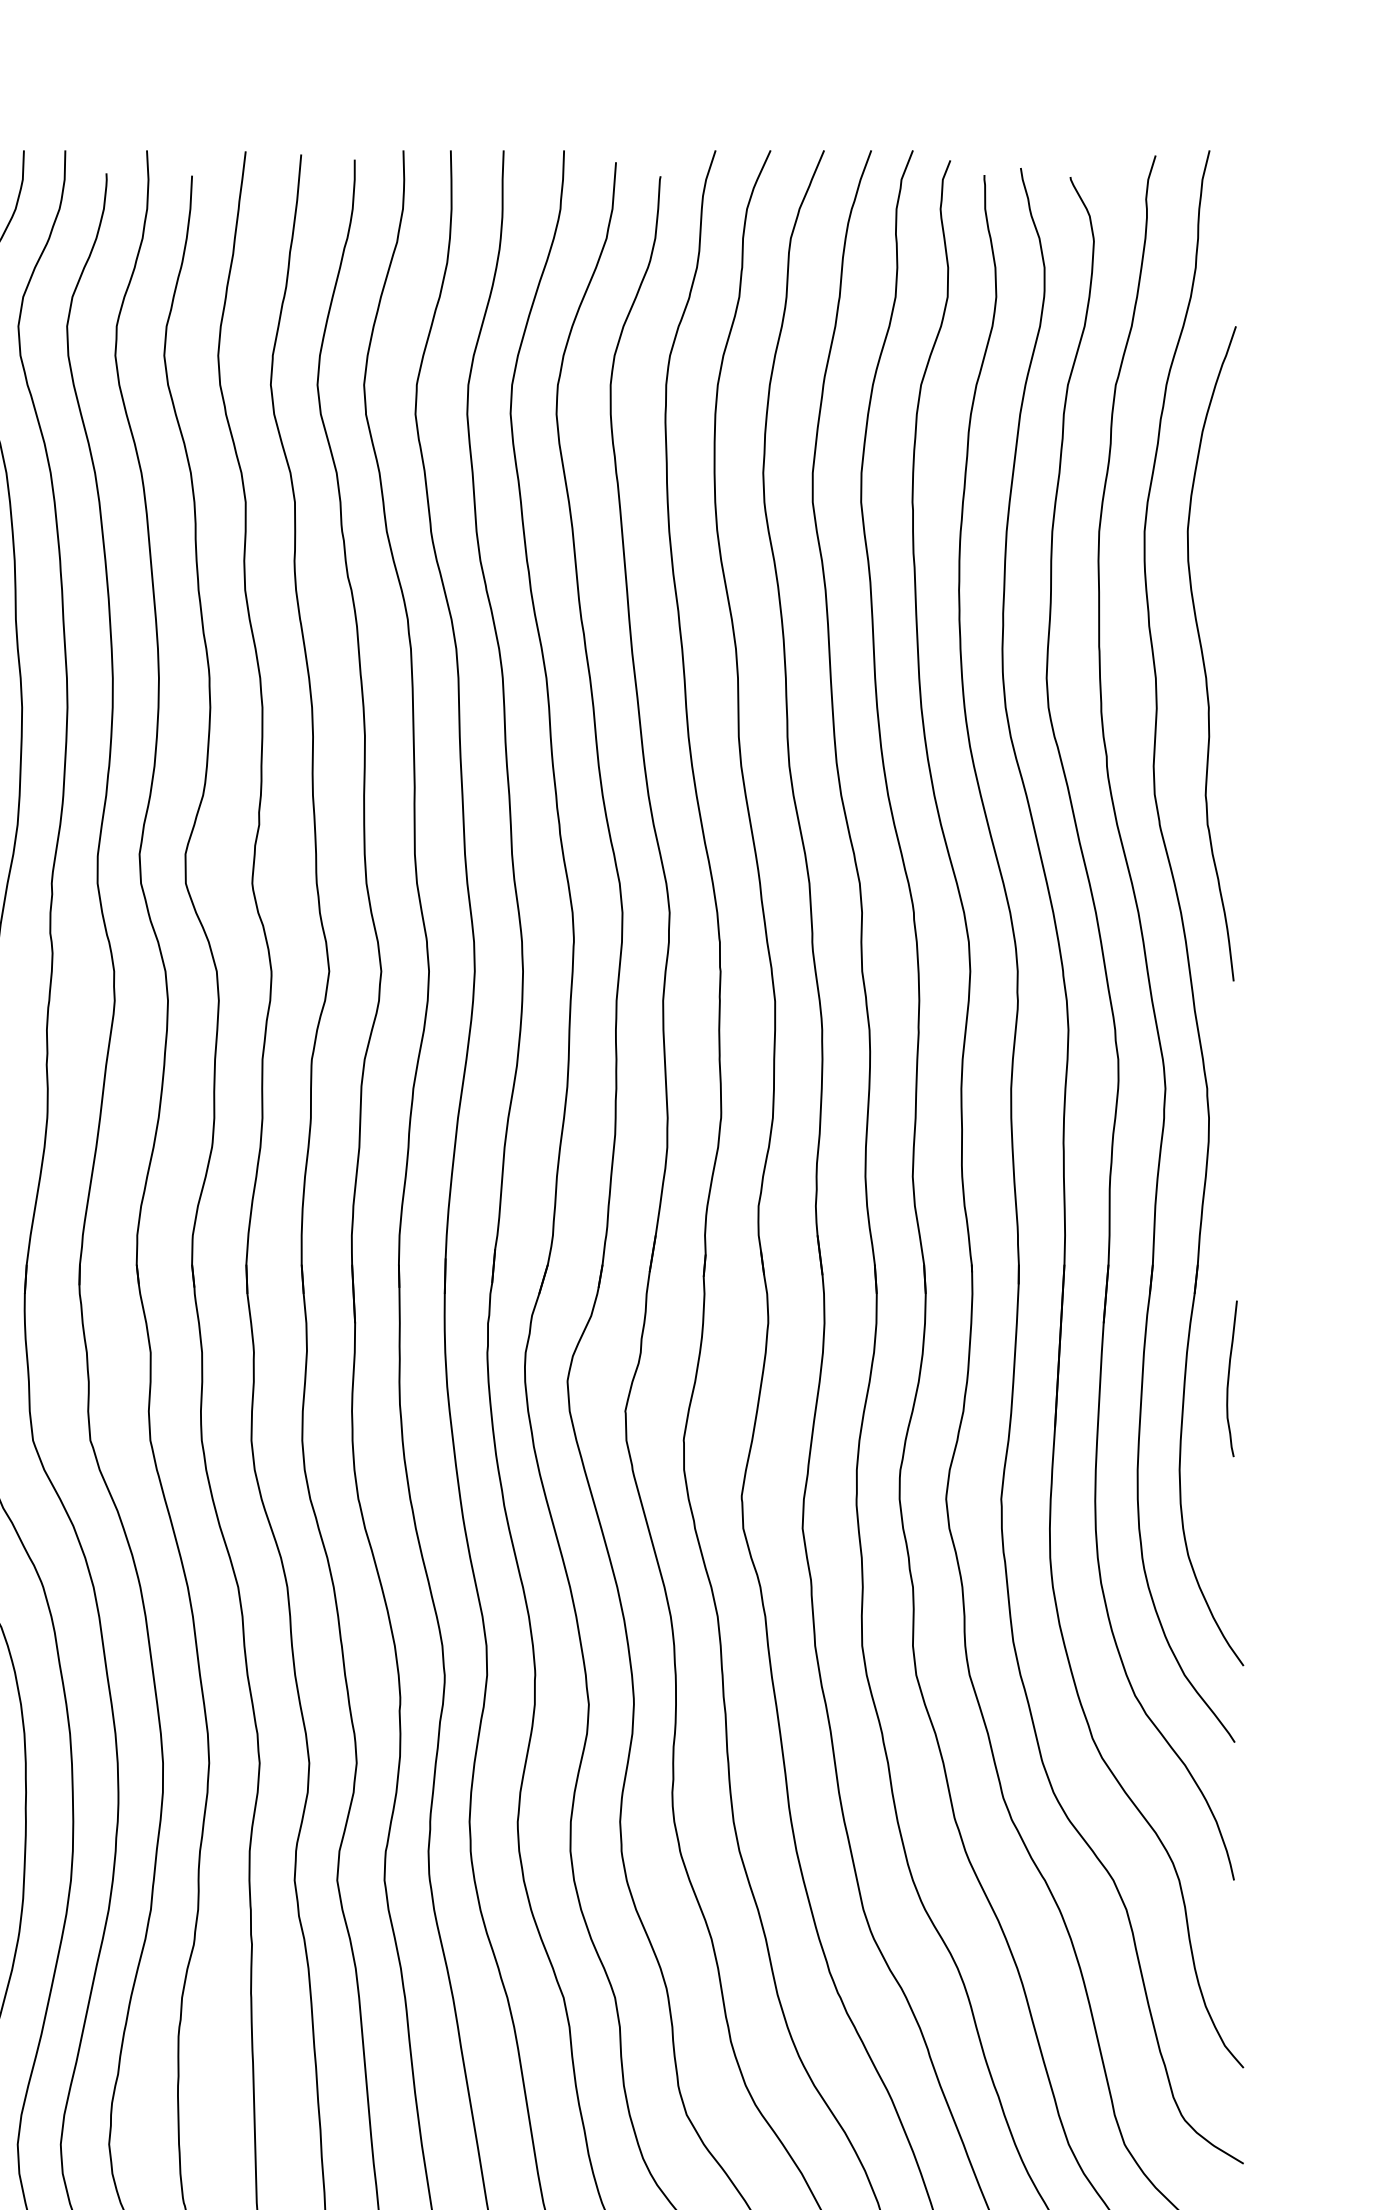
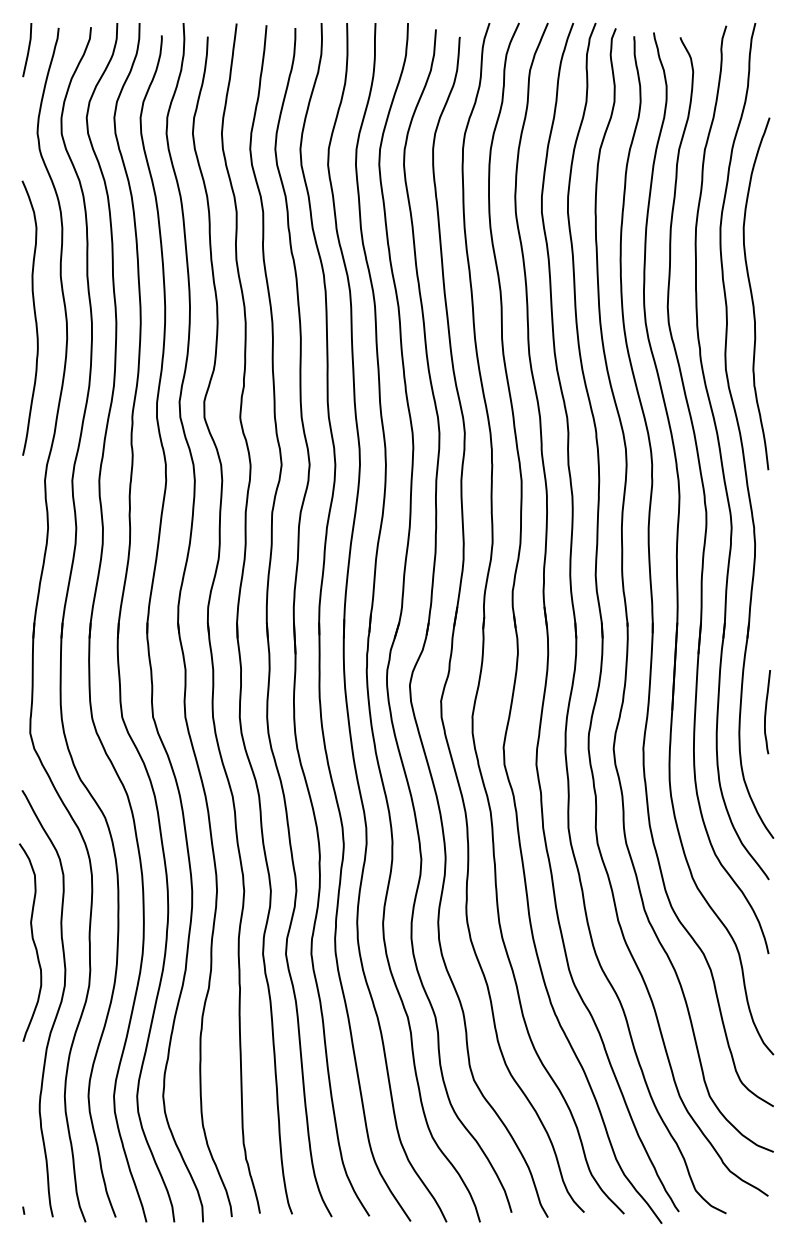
curve: (1230, 1379) -> (766, 712), moved

